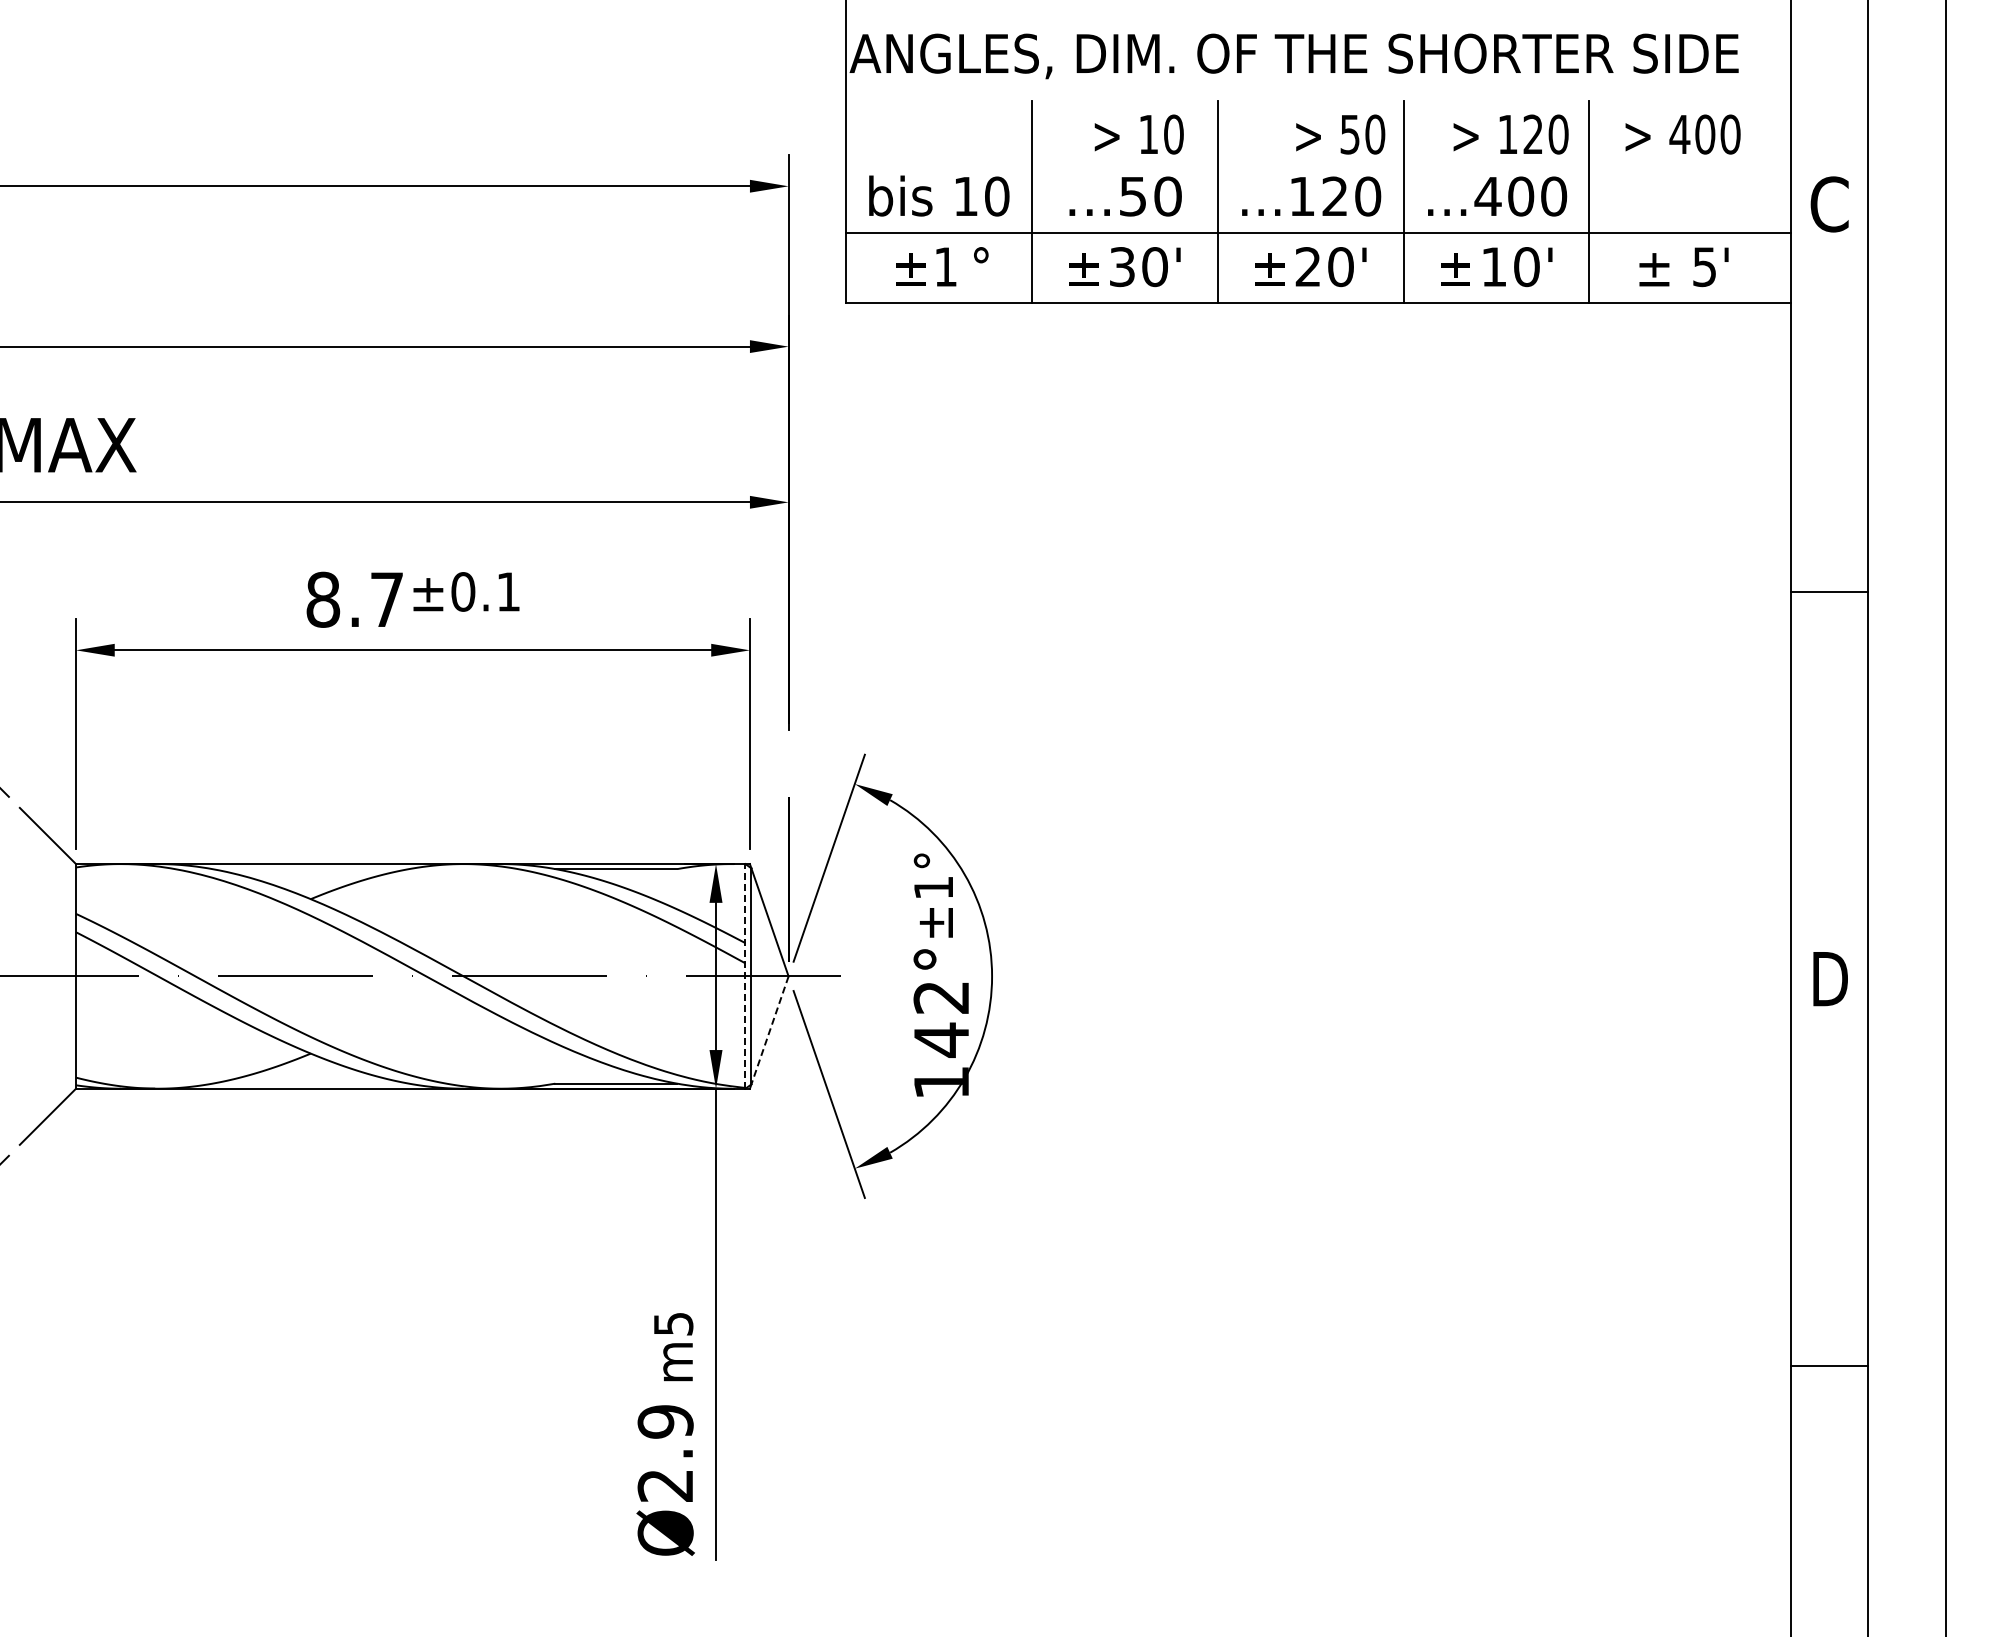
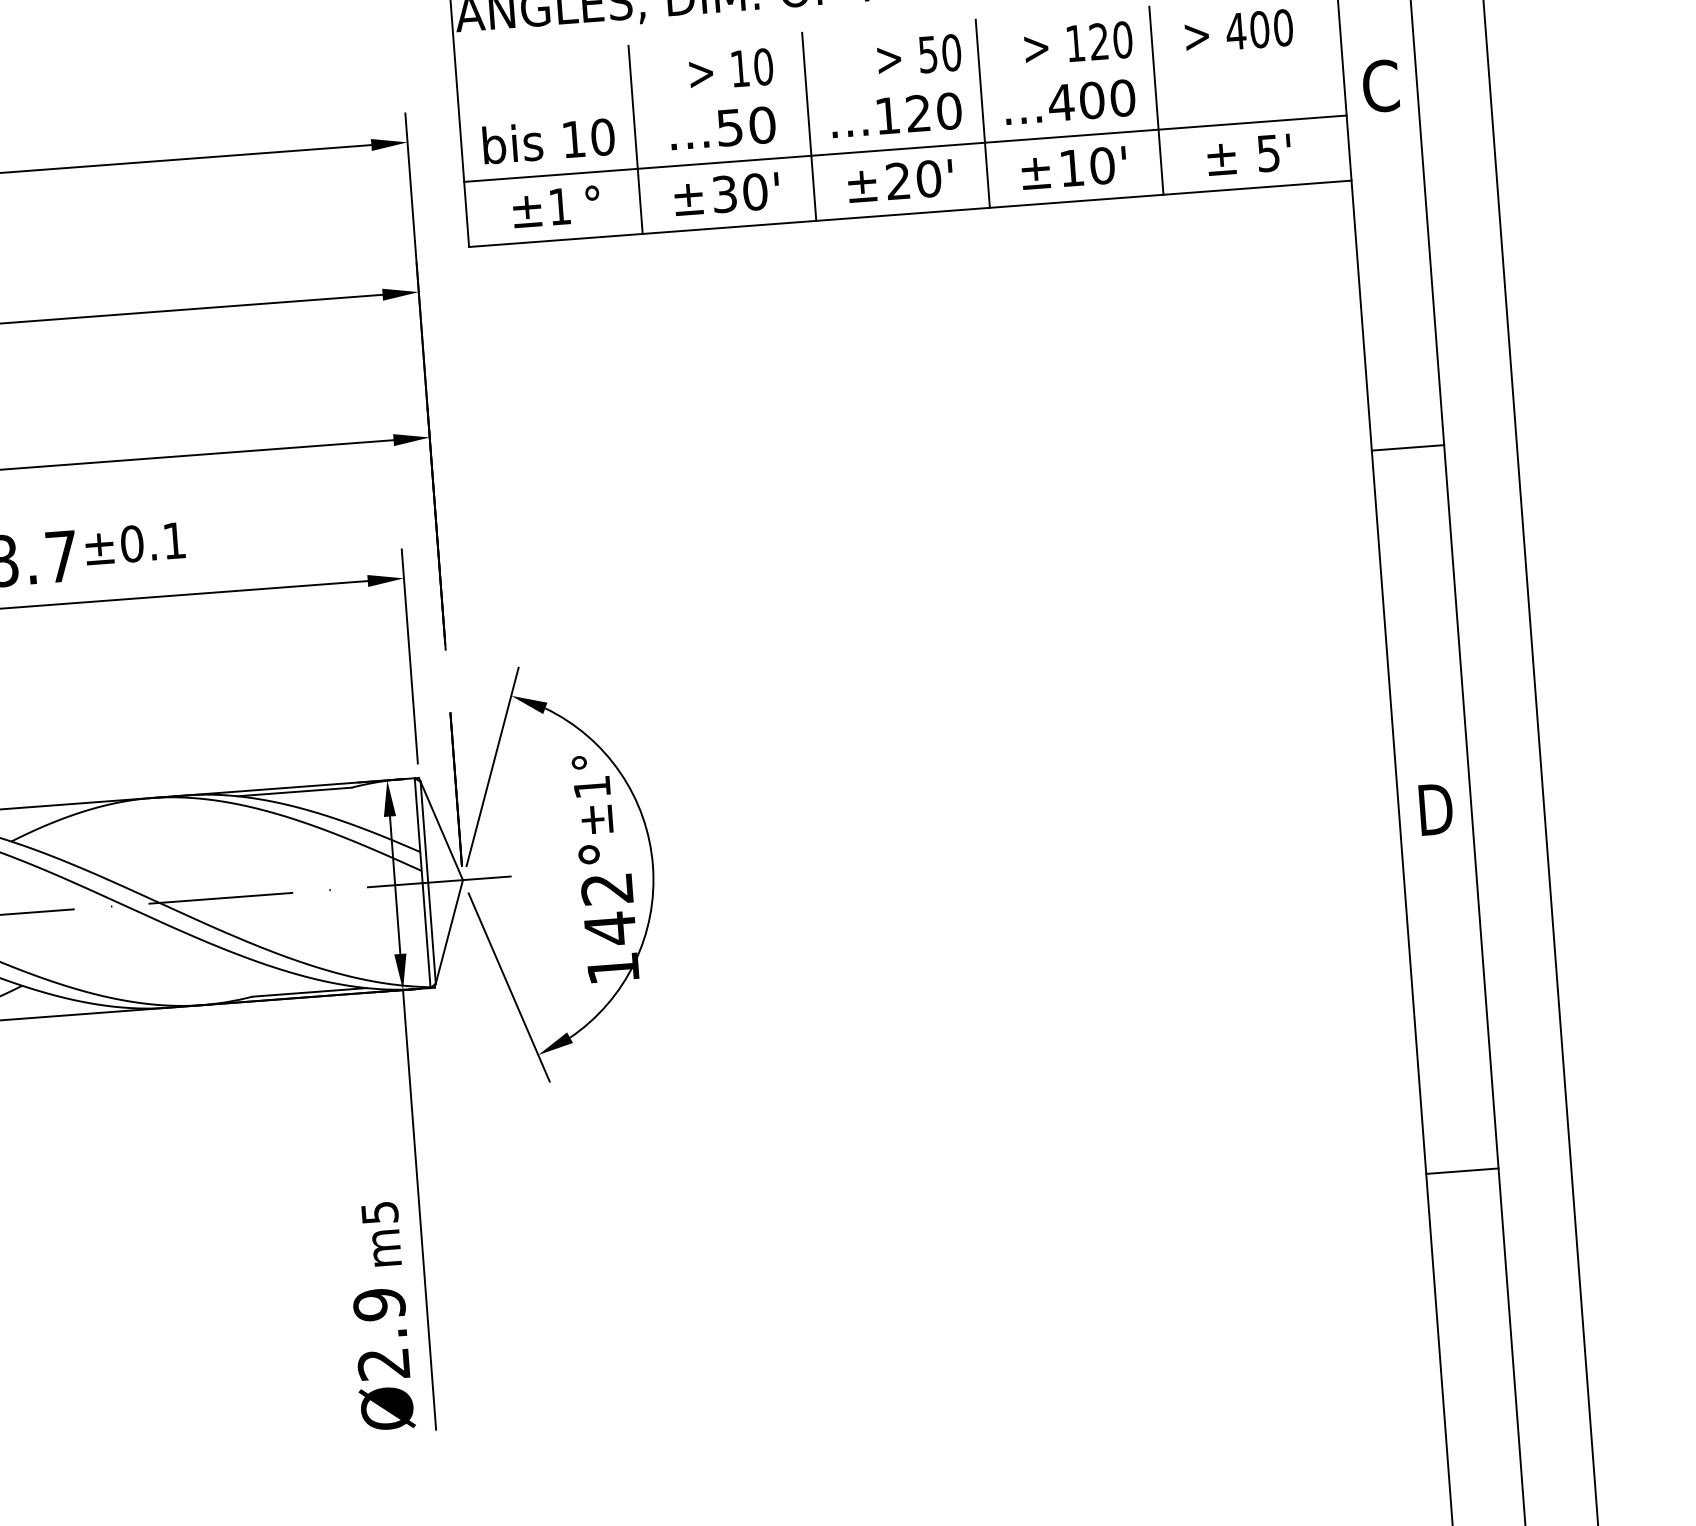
line: (745, 975) -> (422, 882), dashed -> solid
line: (769, 1030) -> (448, 931), dashed -> solid

